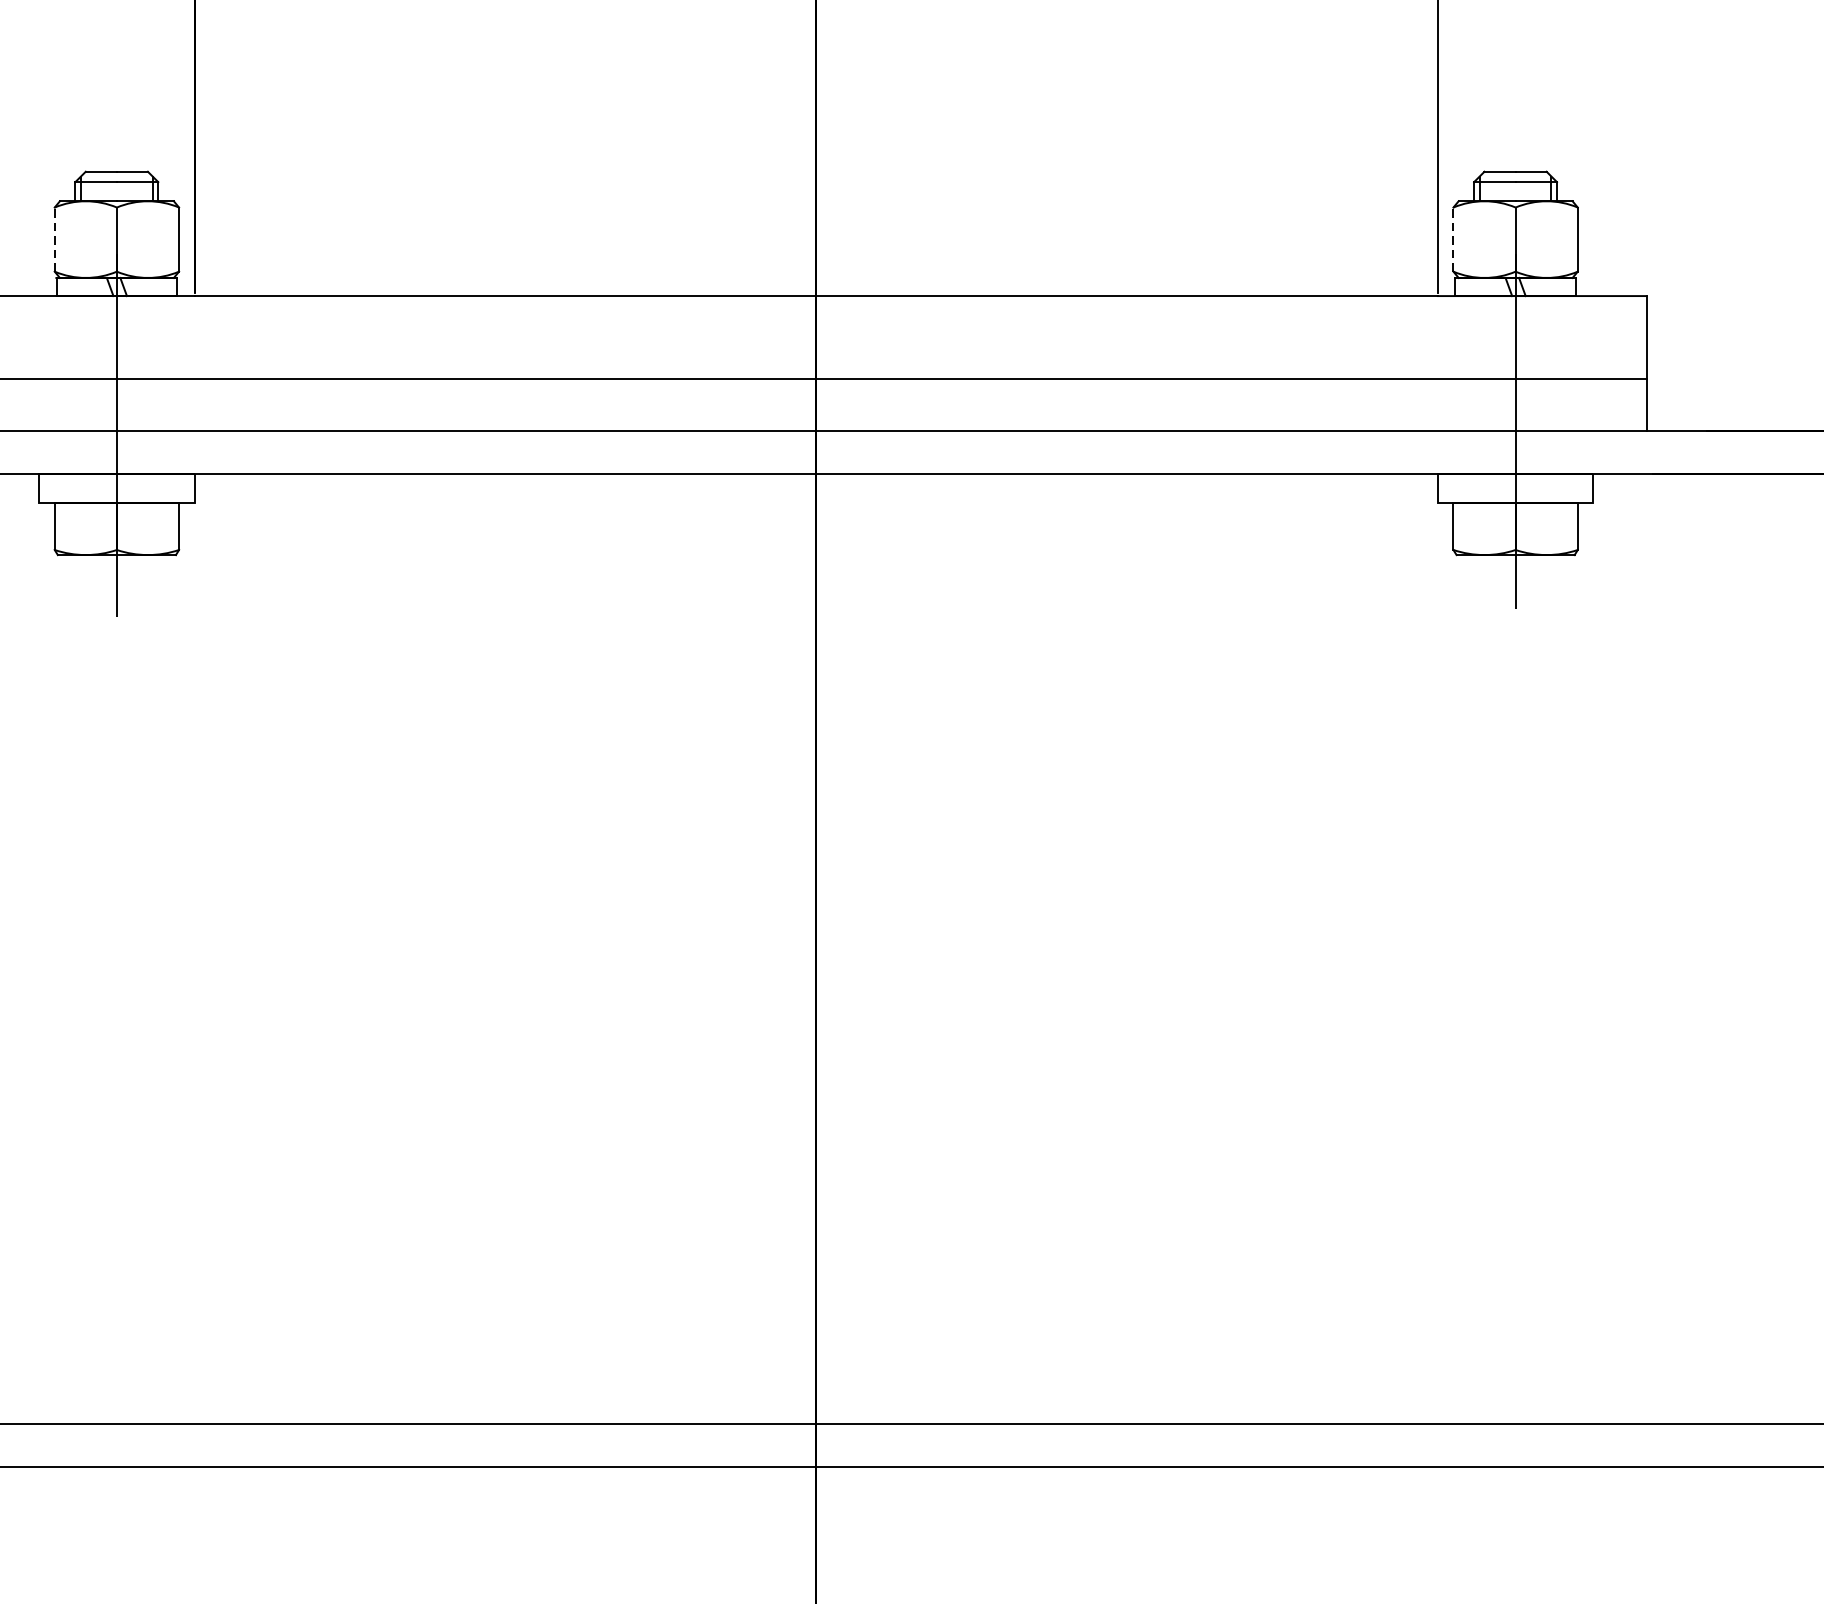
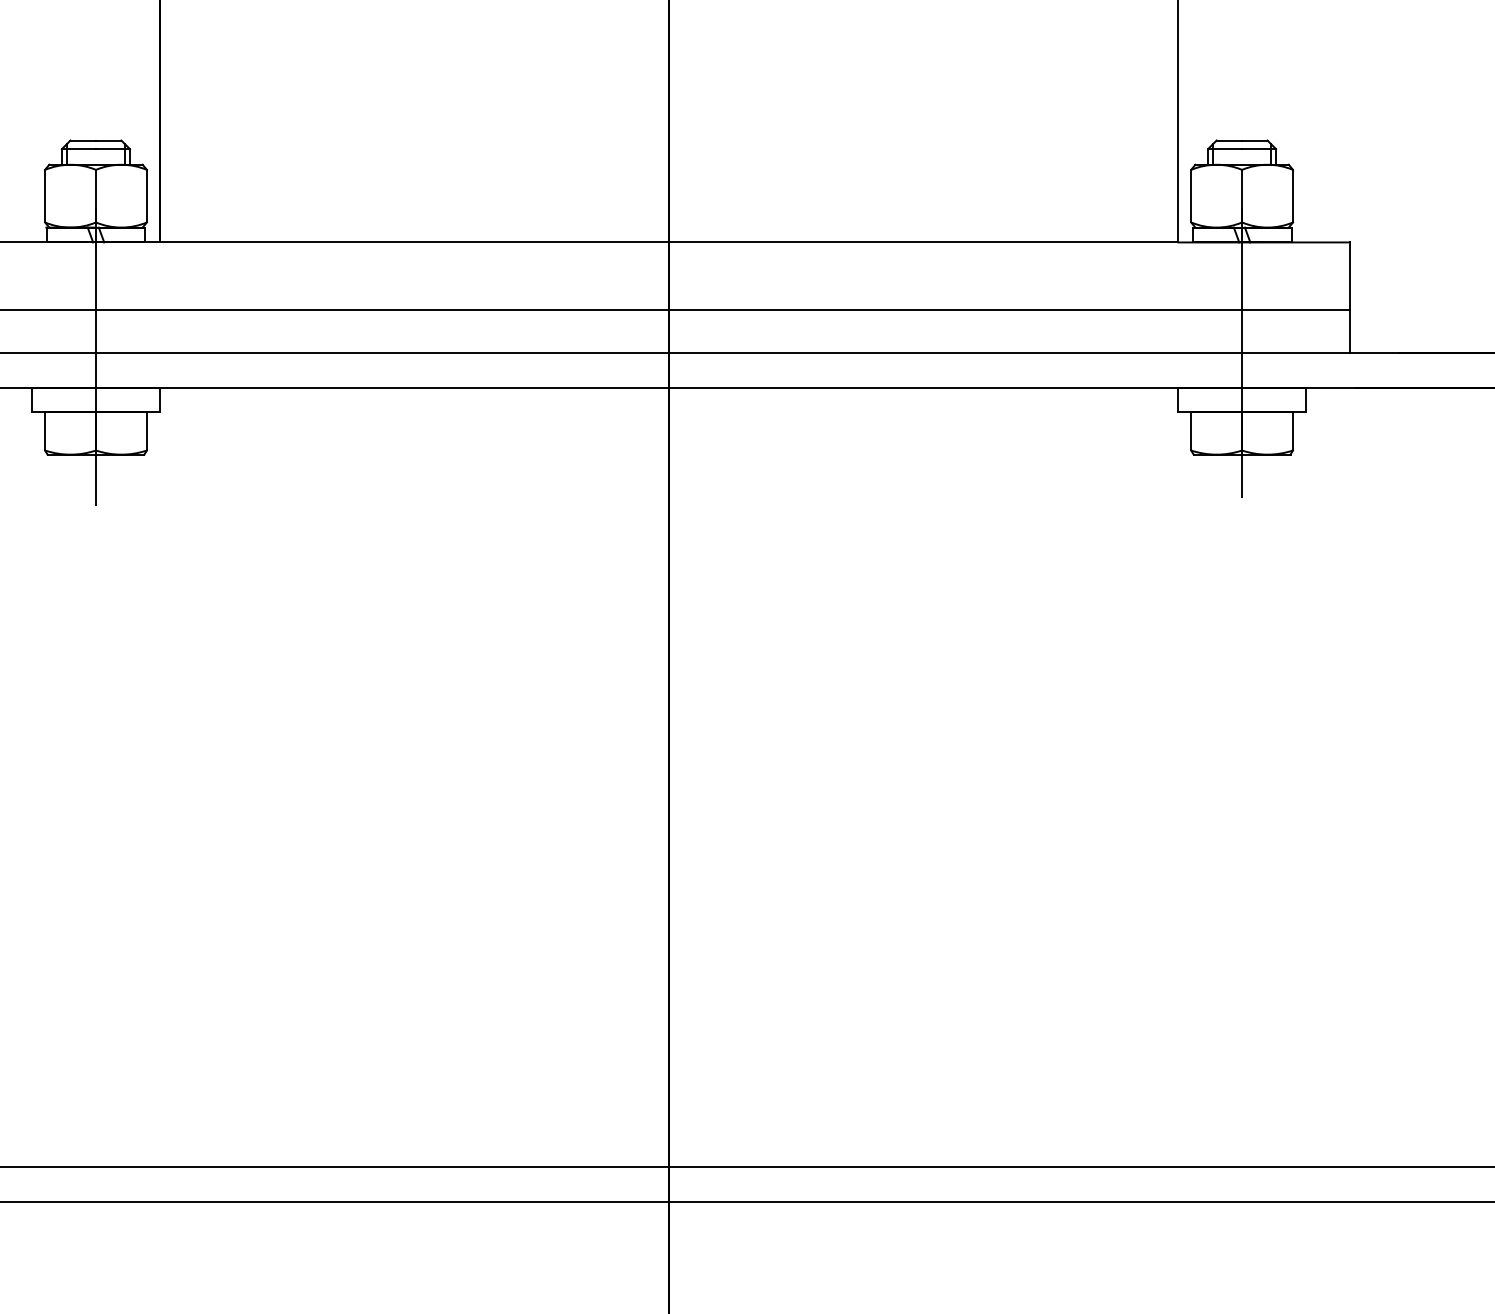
line: (55, 238) -> (45, 195), dashed -> solid
line: (1453, 238) -> (1191, 195), dashed -> solid

